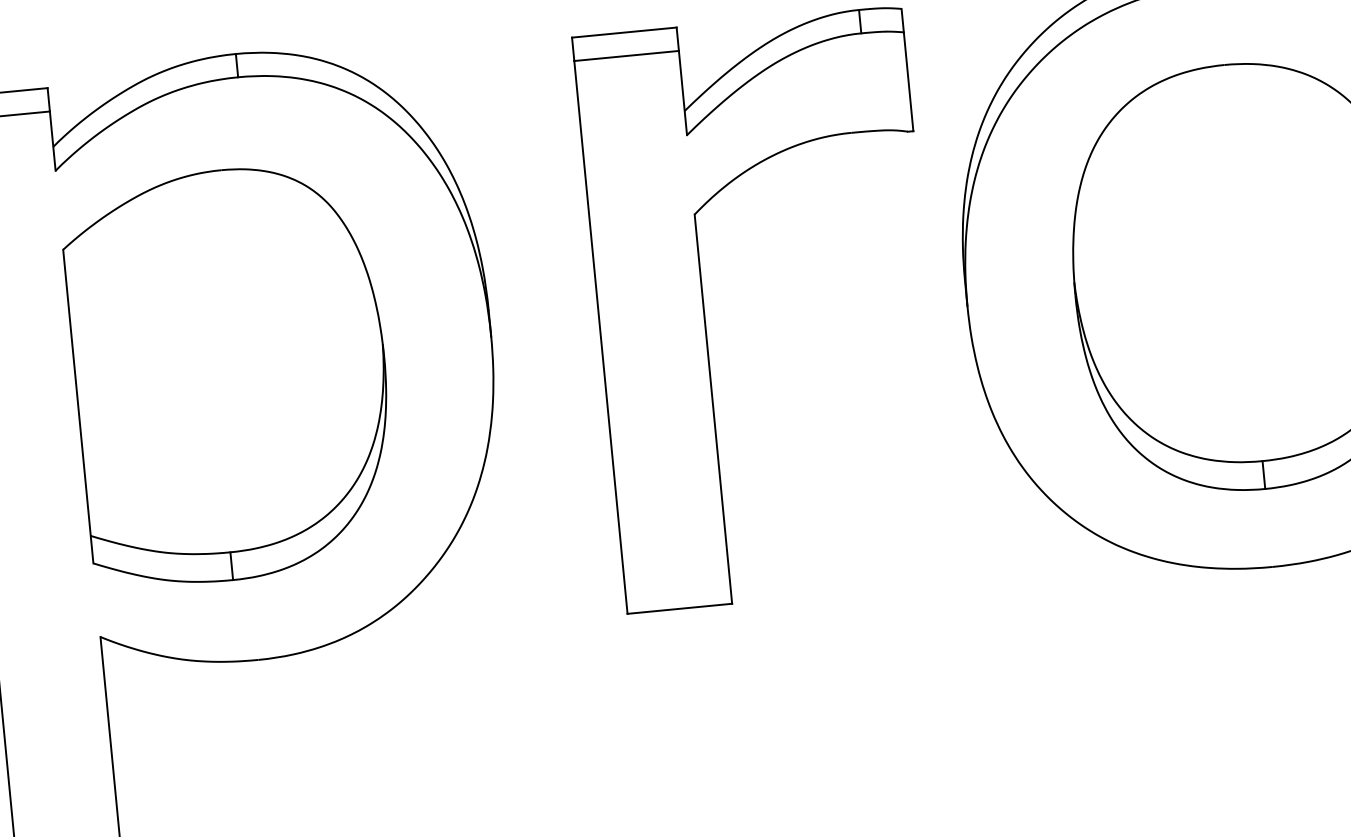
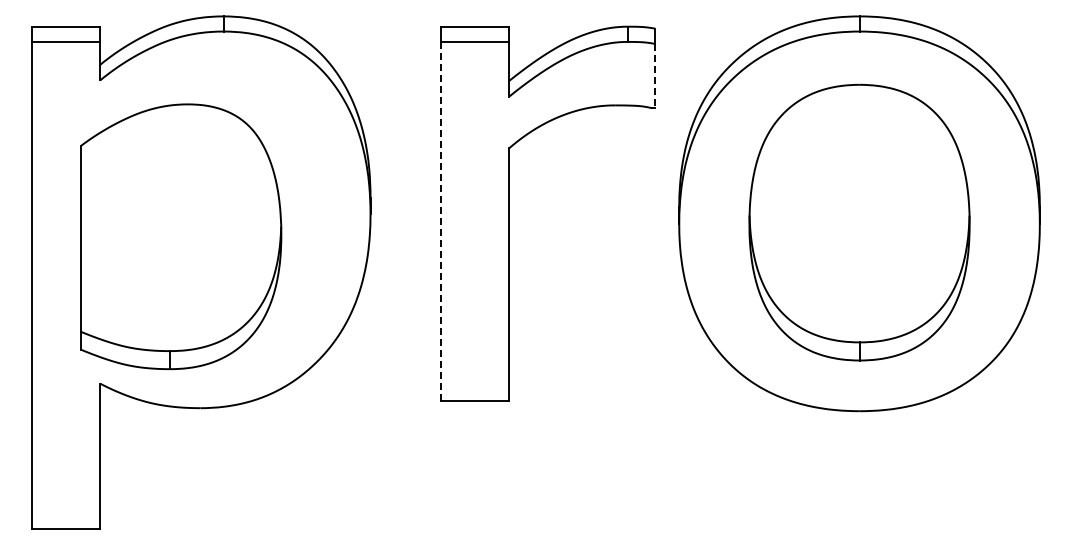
line: (909, 82) -> (655, 76), solid -> dashed
line: (601, 337) -> (441, 221), solid -> dashed
part: (230, 374) -> (181, 236), moved

